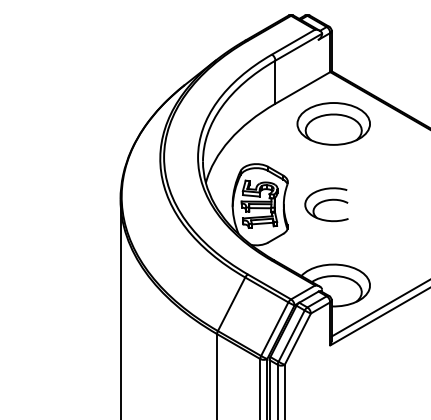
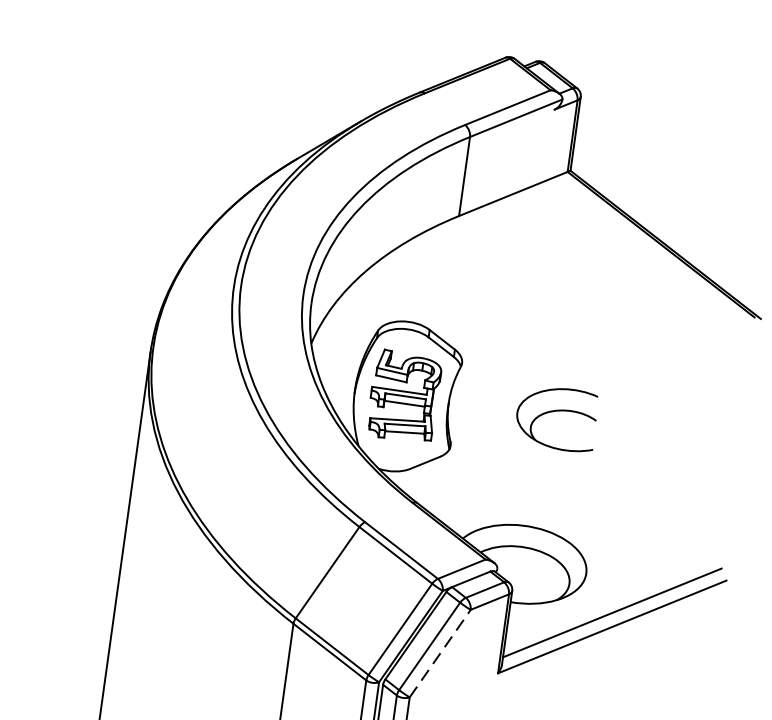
part: (333, 123) -> (560, 267), removed
part: (326, 204) -> (556, 417), moved
line: (297, 339) -> (439, 654), solid -> dashed

